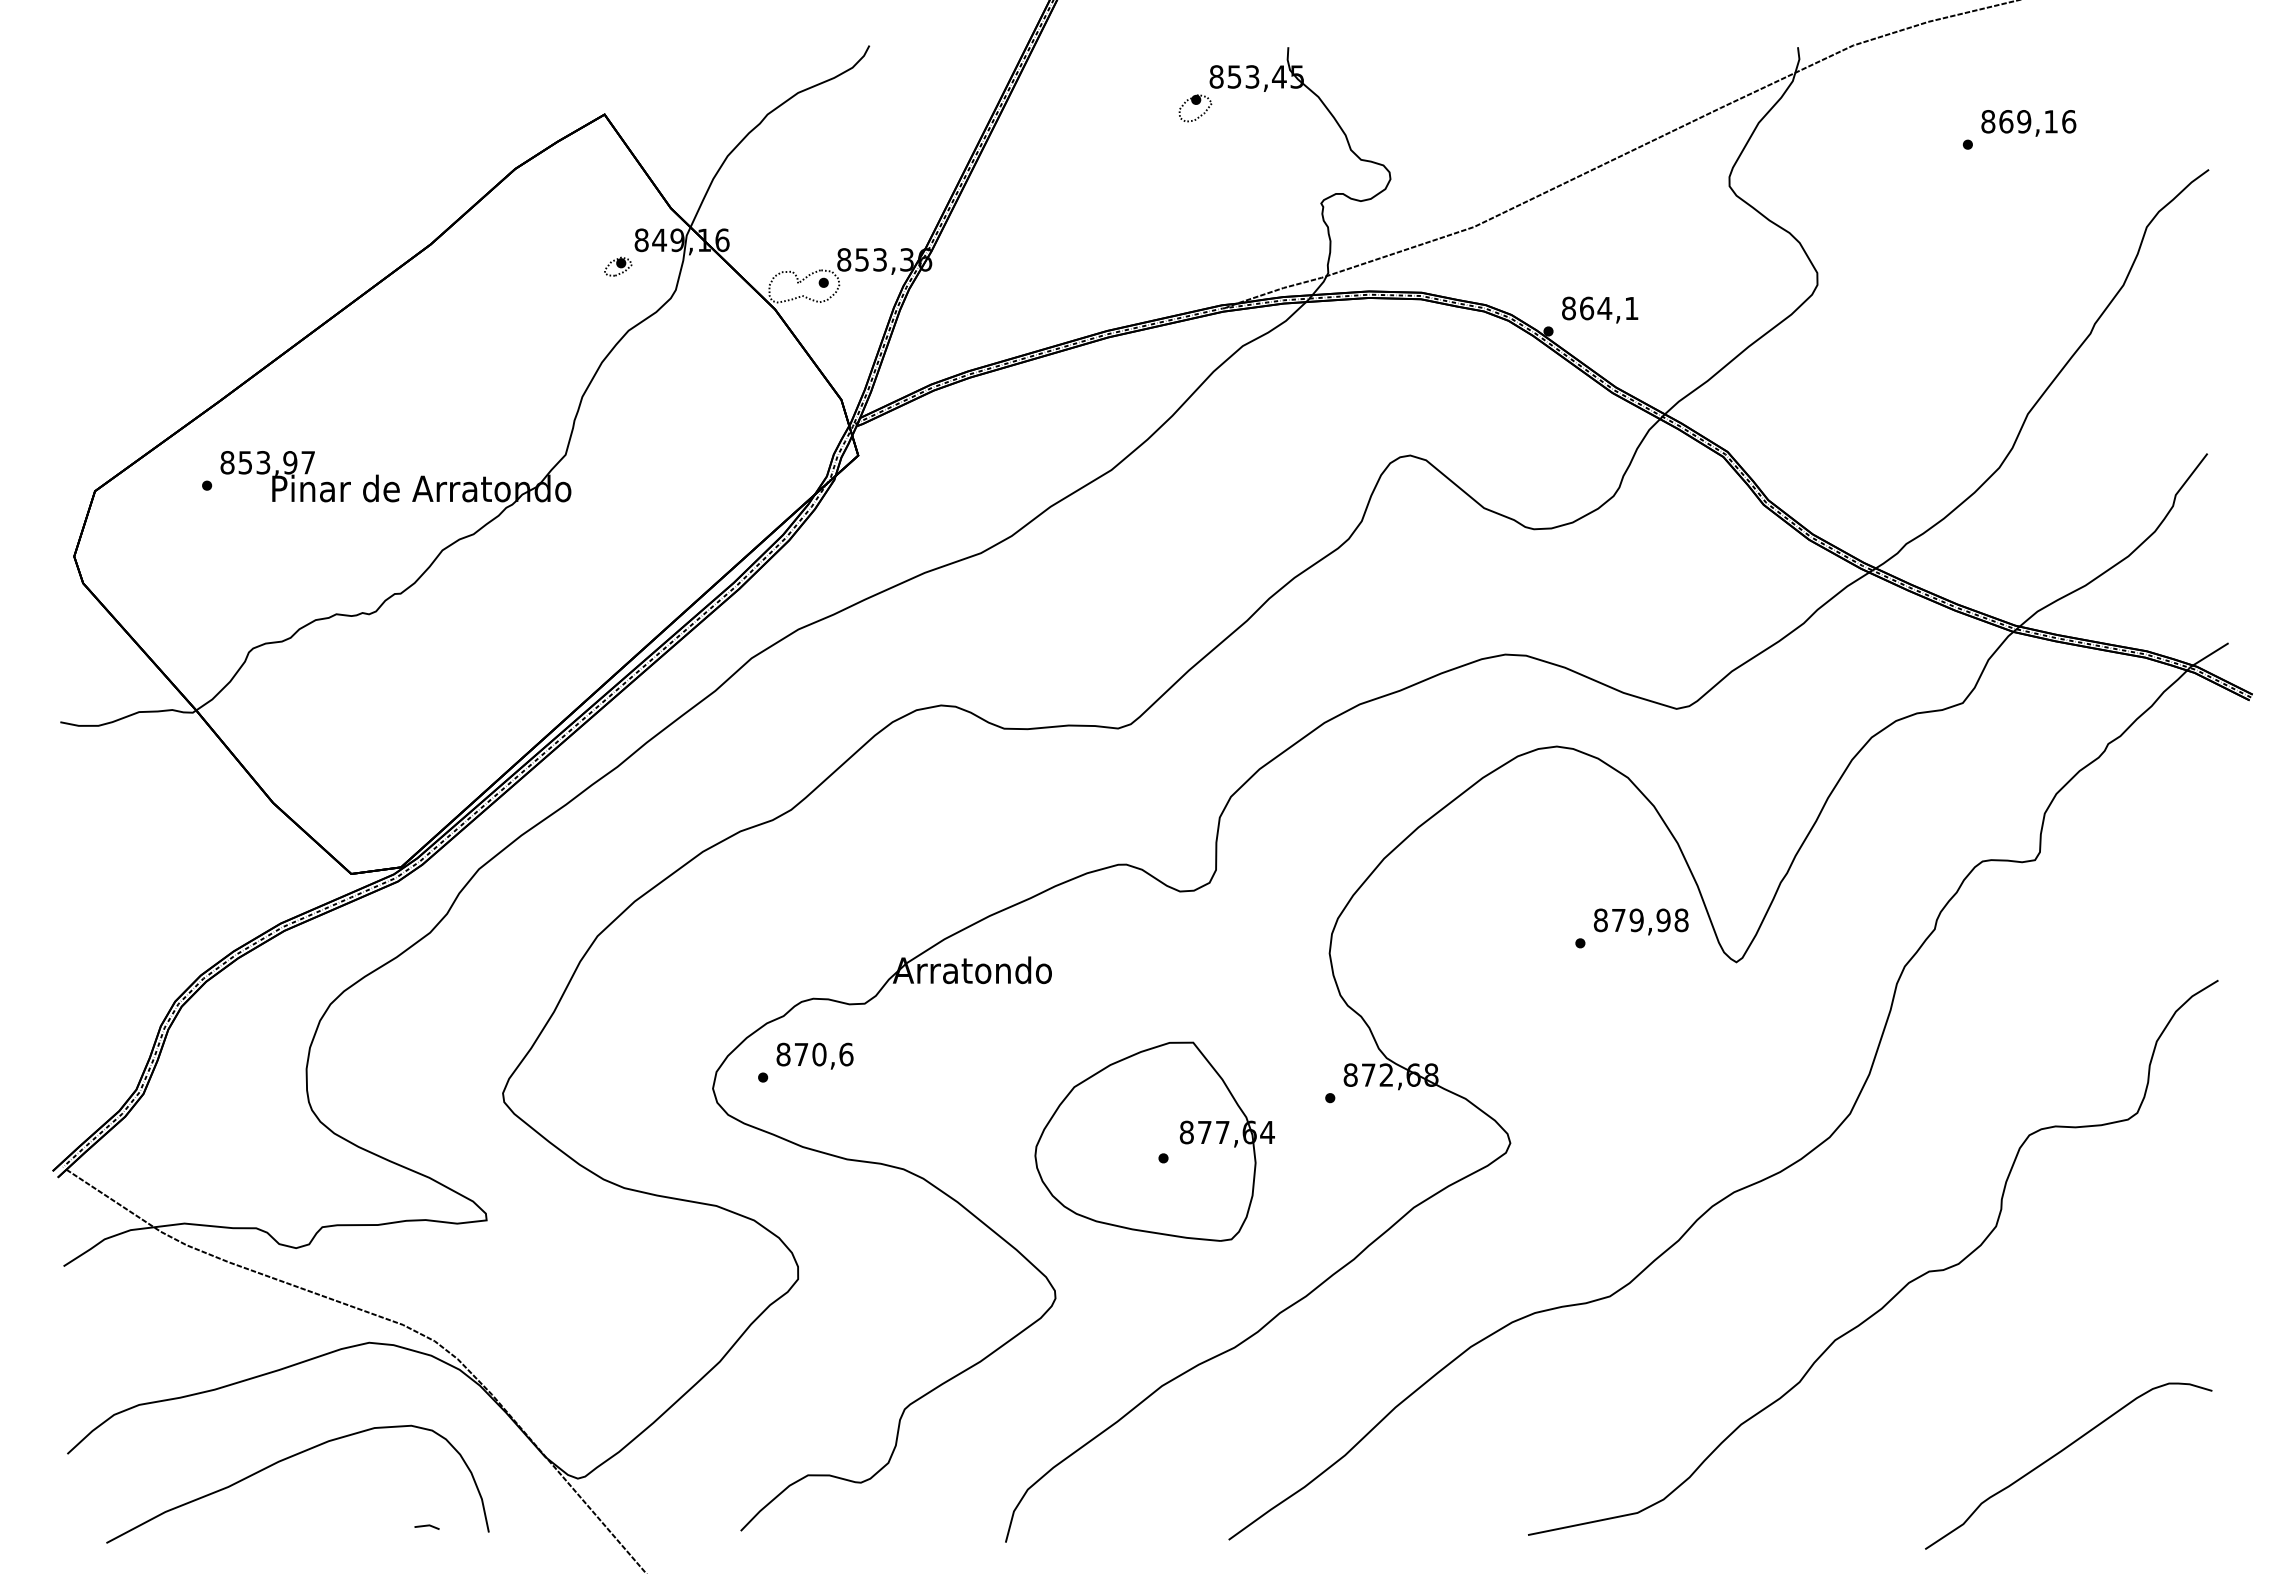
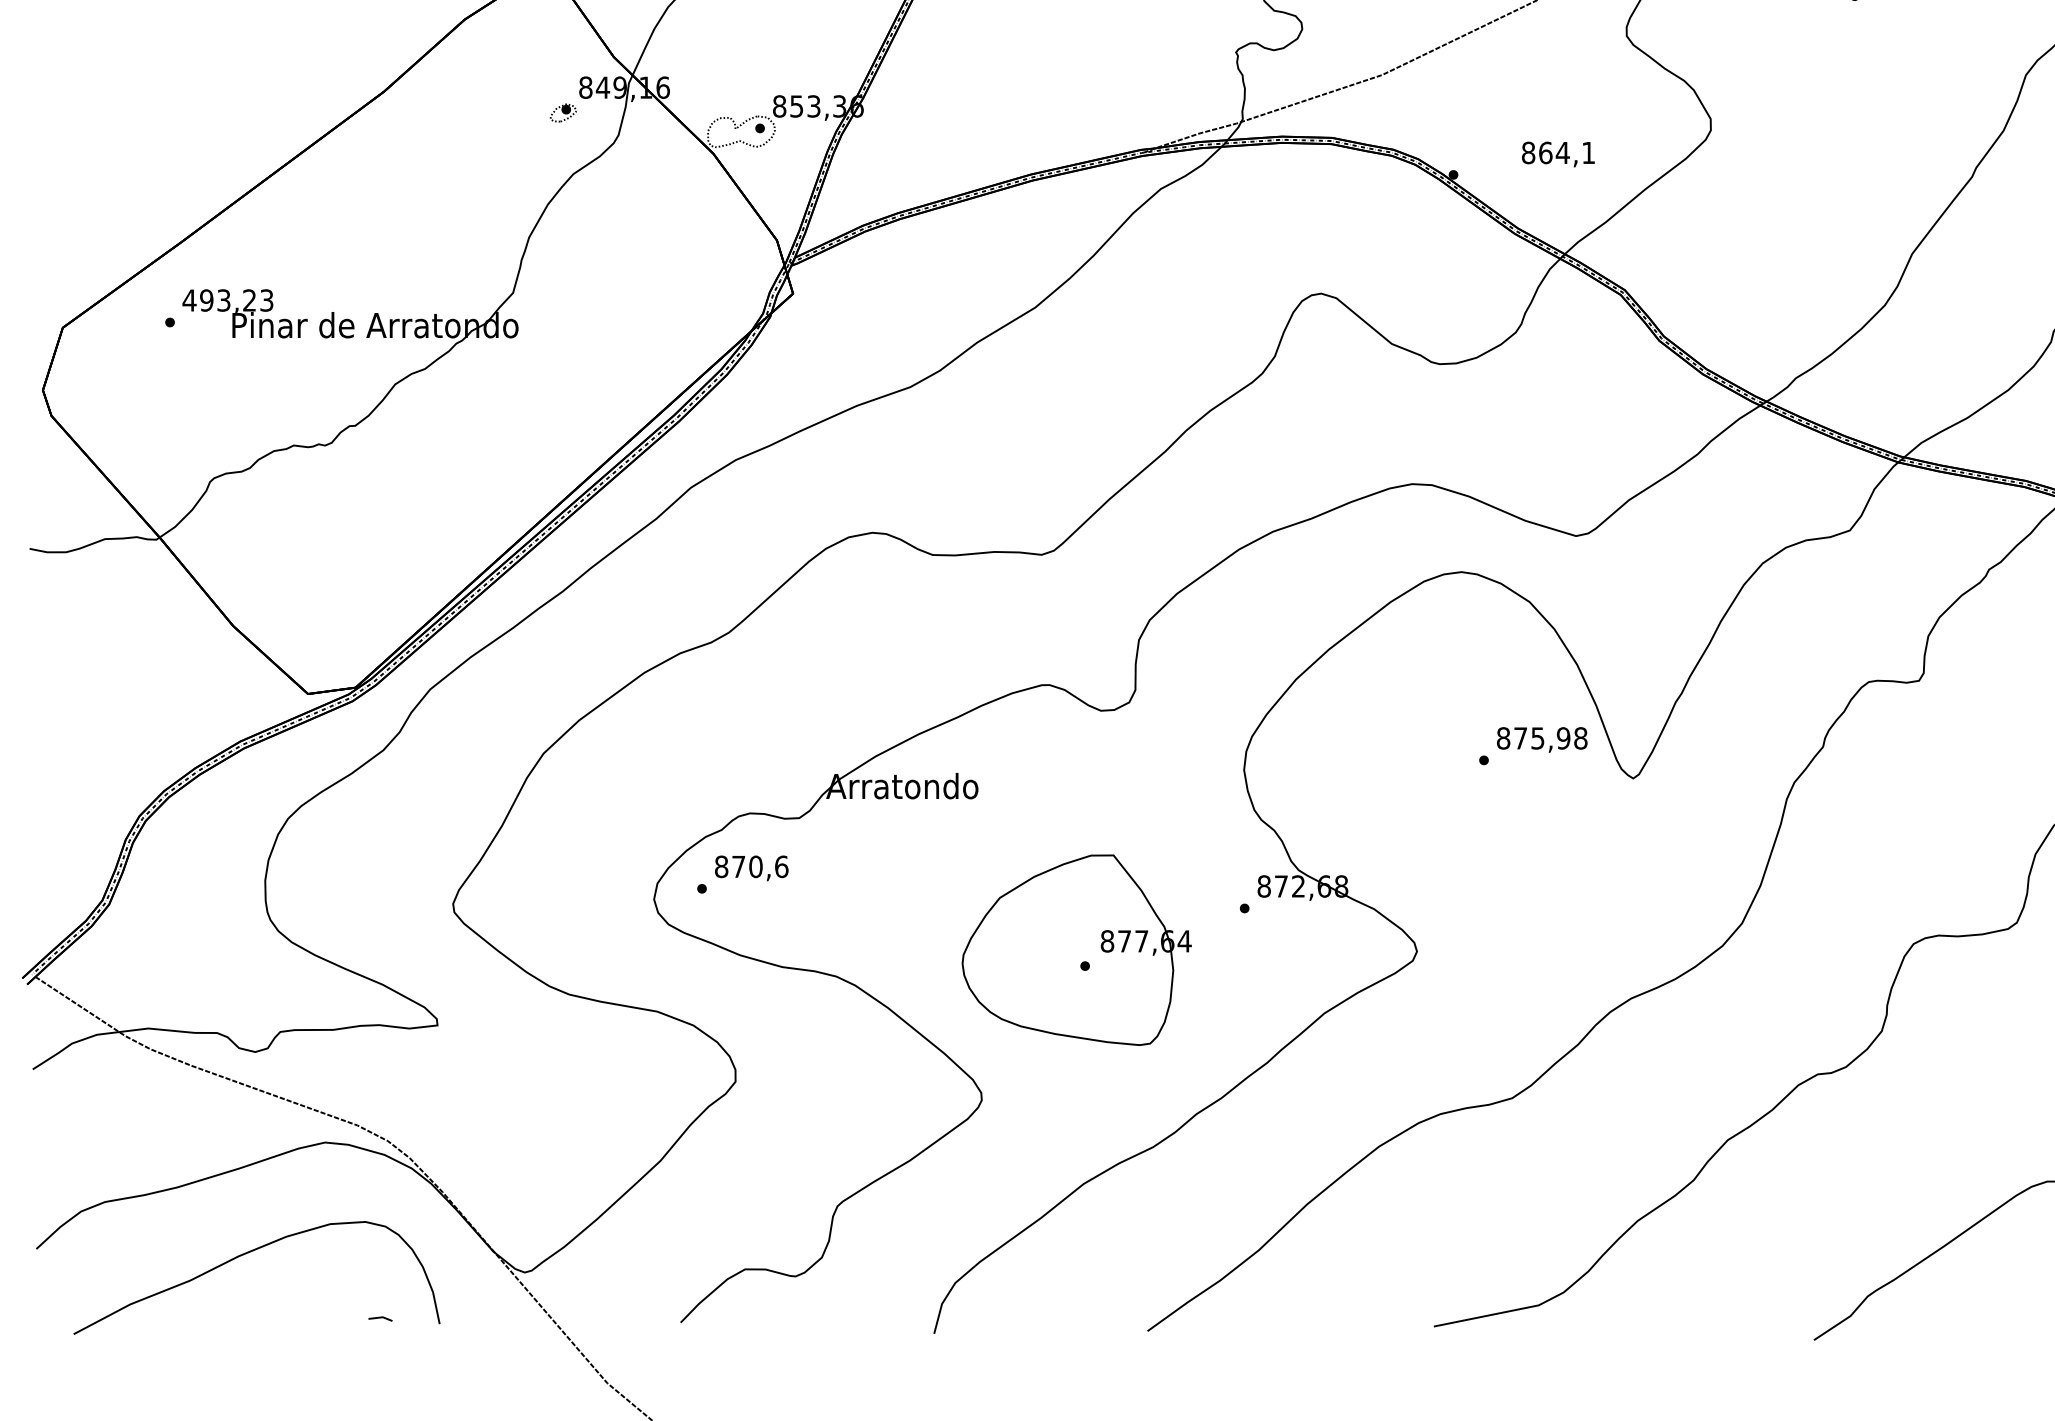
text: (1600, 309) -> (1558, 153), moved
text: (267, 462) -> (227, 300), 853,97 -> 493,23
text: (1636, 919) -> (1537, 737), 879,98 -> 875,98

